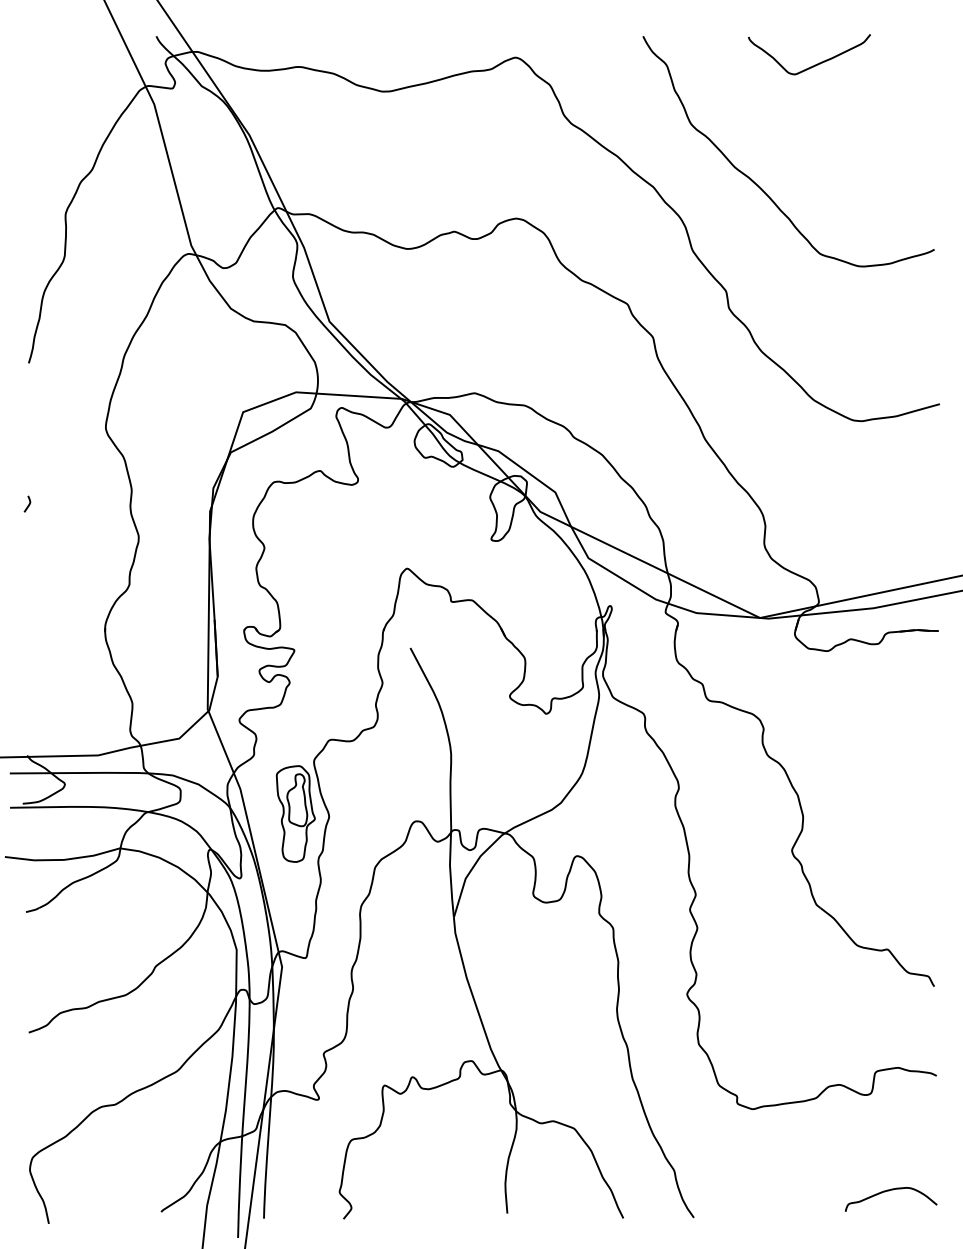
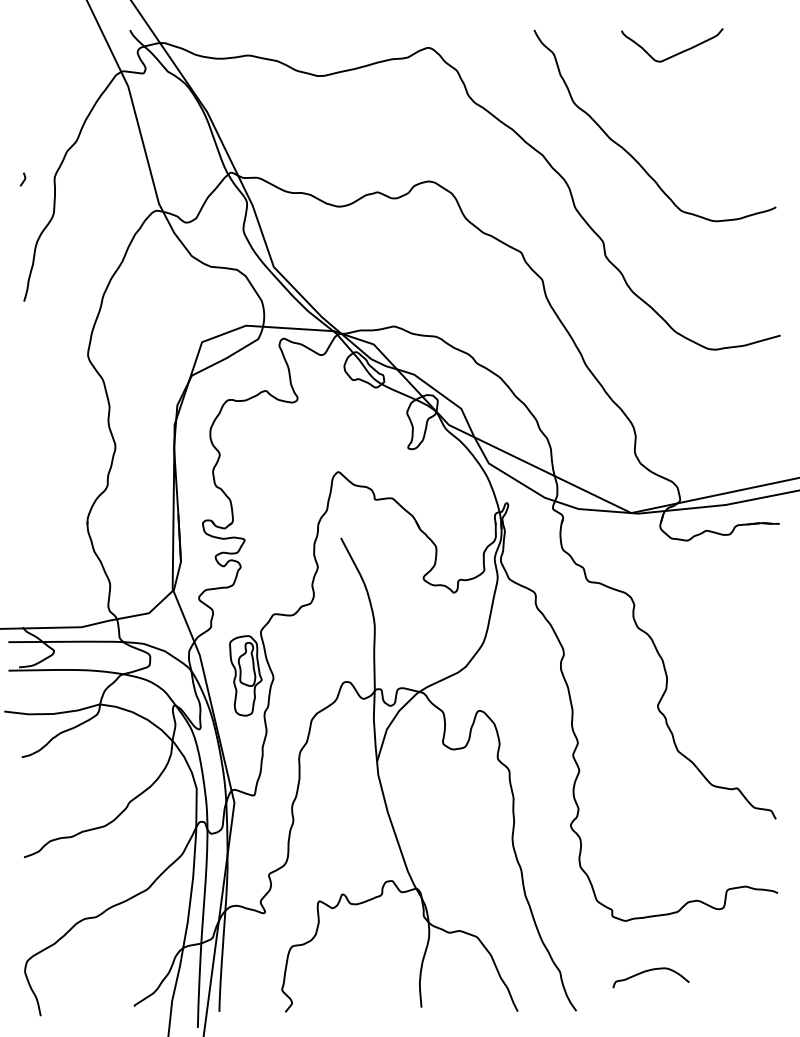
curve: (28, 504) -> (23, 179), moved
curve: (889, 1191) -> (649, 971), moved

